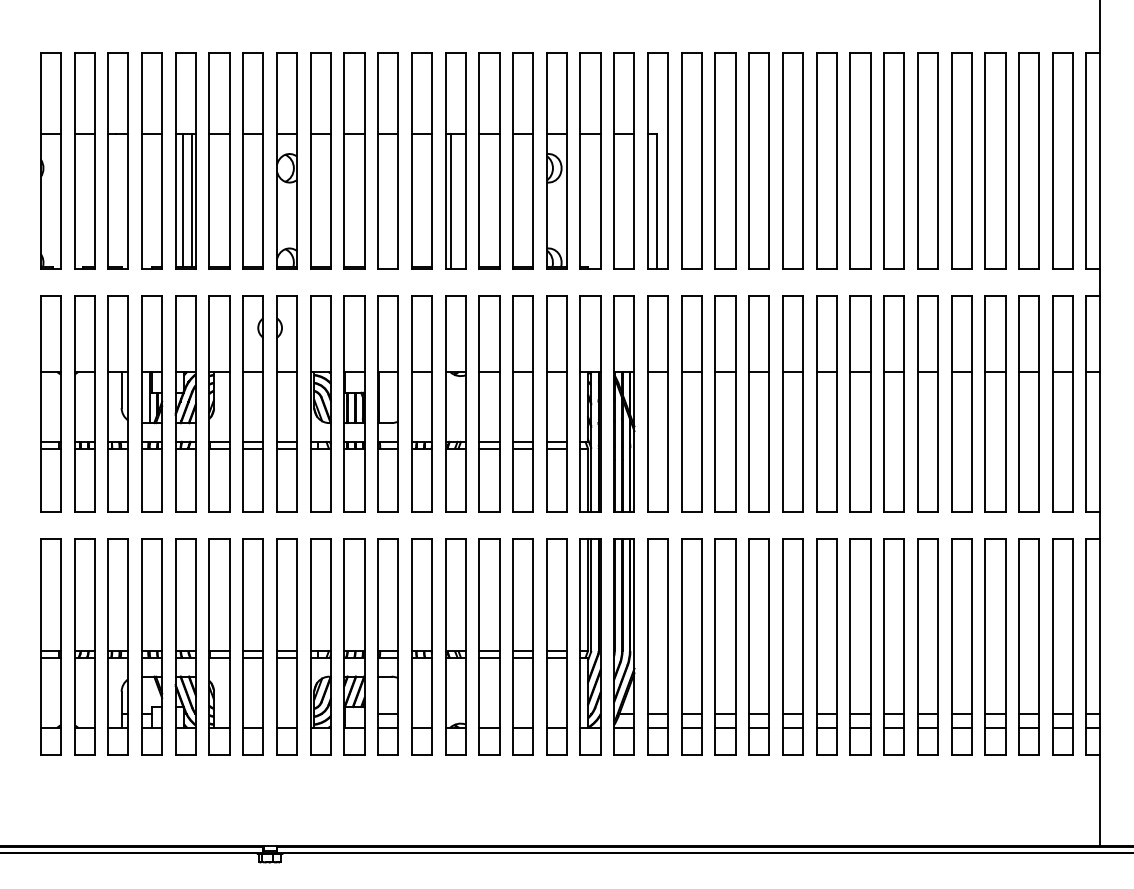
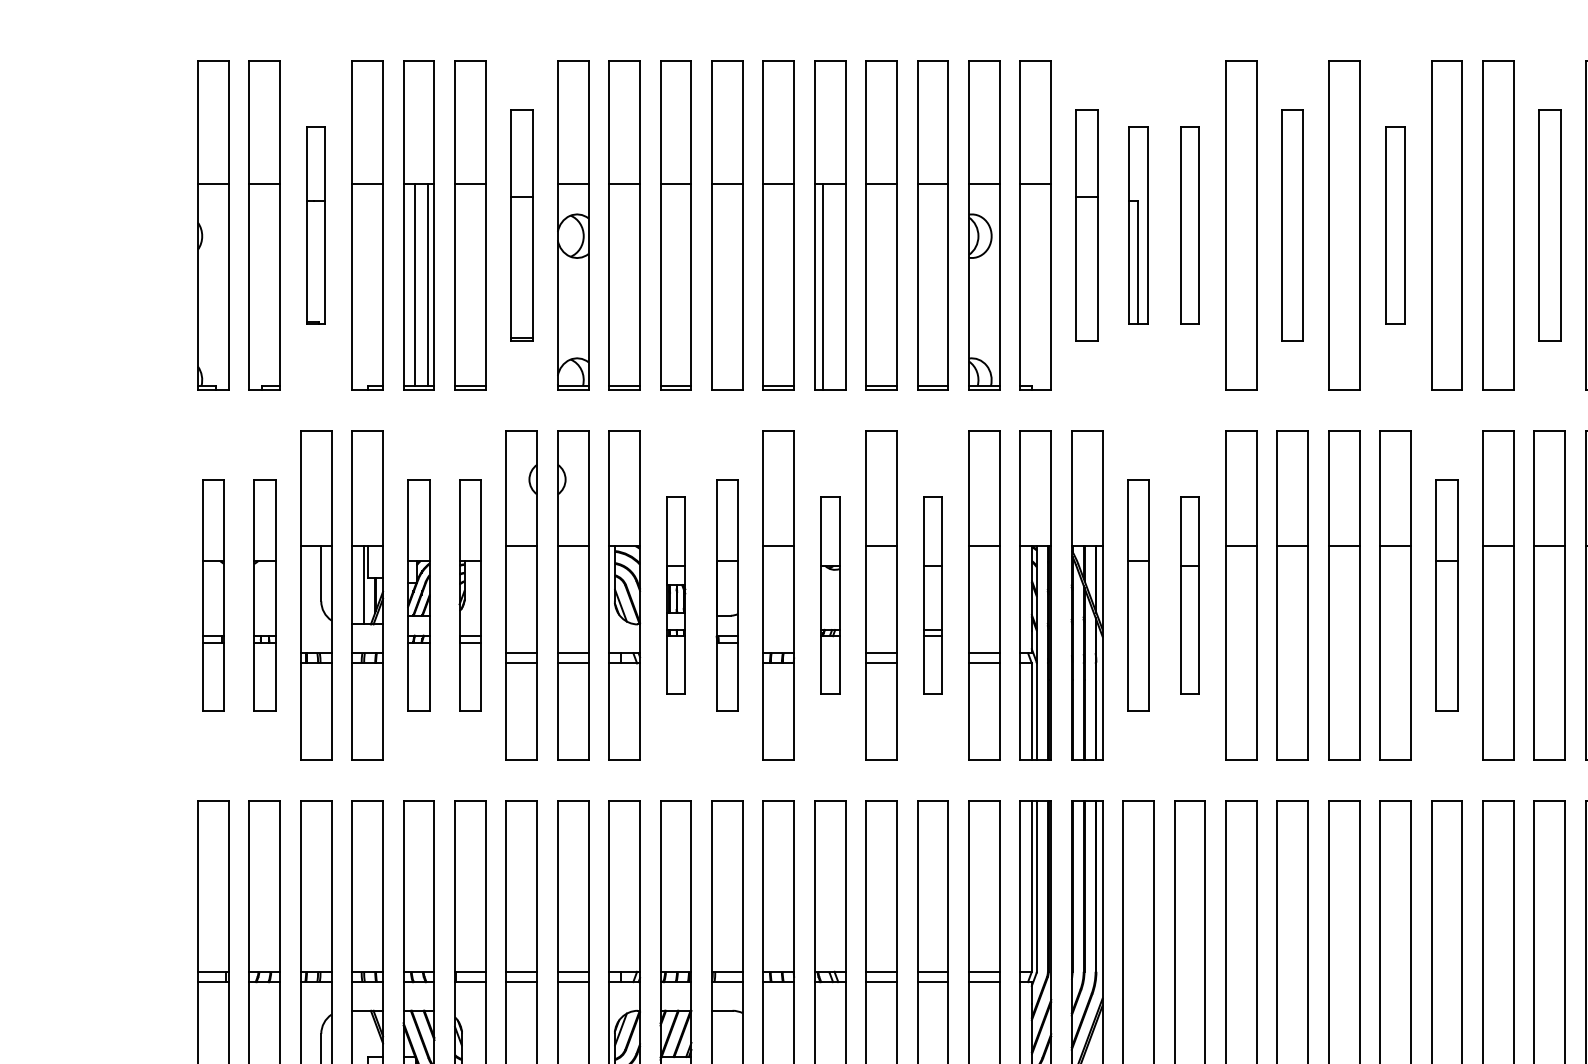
part: (117, 160) -> (314, 224), size x0.6
part: (252, 160) -> (520, 224), size x0.7
part: (623, 160) -> (1085, 224), size x0.7
part: (657, 160) -> (1137, 224), size x0.6
part: (691, 160) -> (1189, 224), size x0.6
part: (758, 160) -> (1291, 224), size x0.7
part: (826, 160) -> (1395, 224), size x0.6
part: (927, 160) -> (1549, 224), size x0.7
part: (50, 403) -> (212, 594), size x0.7
part: (84, 403) -> (264, 594), size x0.7
part: (185, 403) -> (418, 594), size x0.7
part: (219, 403) -> (470, 594), size x0.7
part: (354, 403) -> (676, 594), size x0.6
part: (387, 403) -> (726, 594), size x0.7
part: (455, 403) -> (829, 594), size x0.6
part: (522, 403) -> (932, 594), size x0.6
part: (657, 403) -> (1137, 594), size x0.7
part: (691, 403) -> (1189, 594), size x0.6
part: (860, 403) -> (1446, 594), size x0.7

